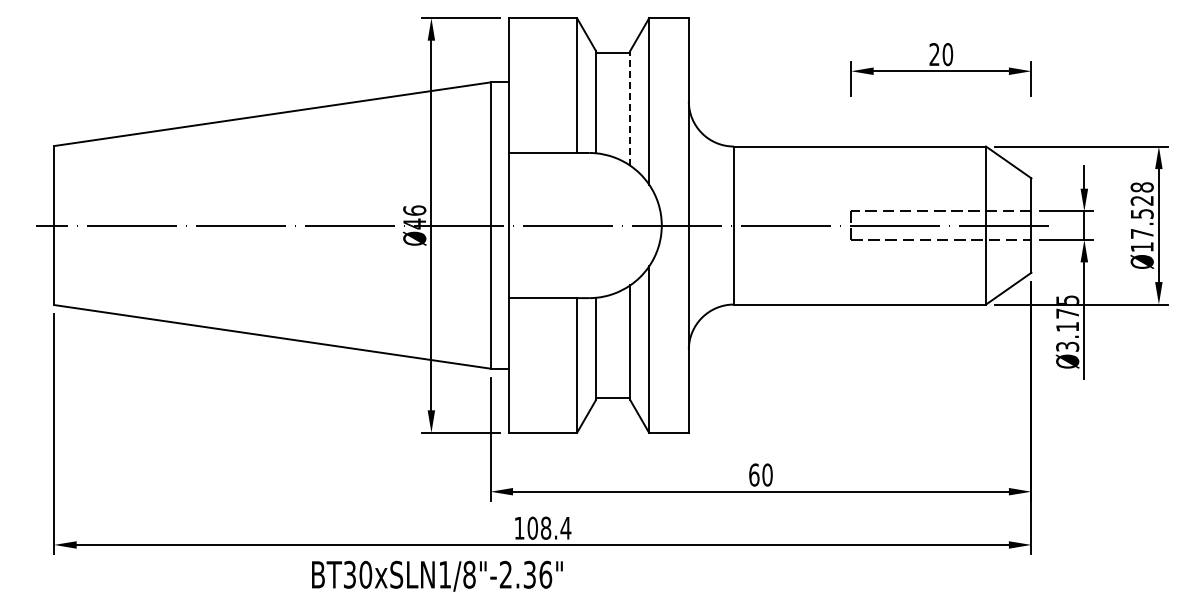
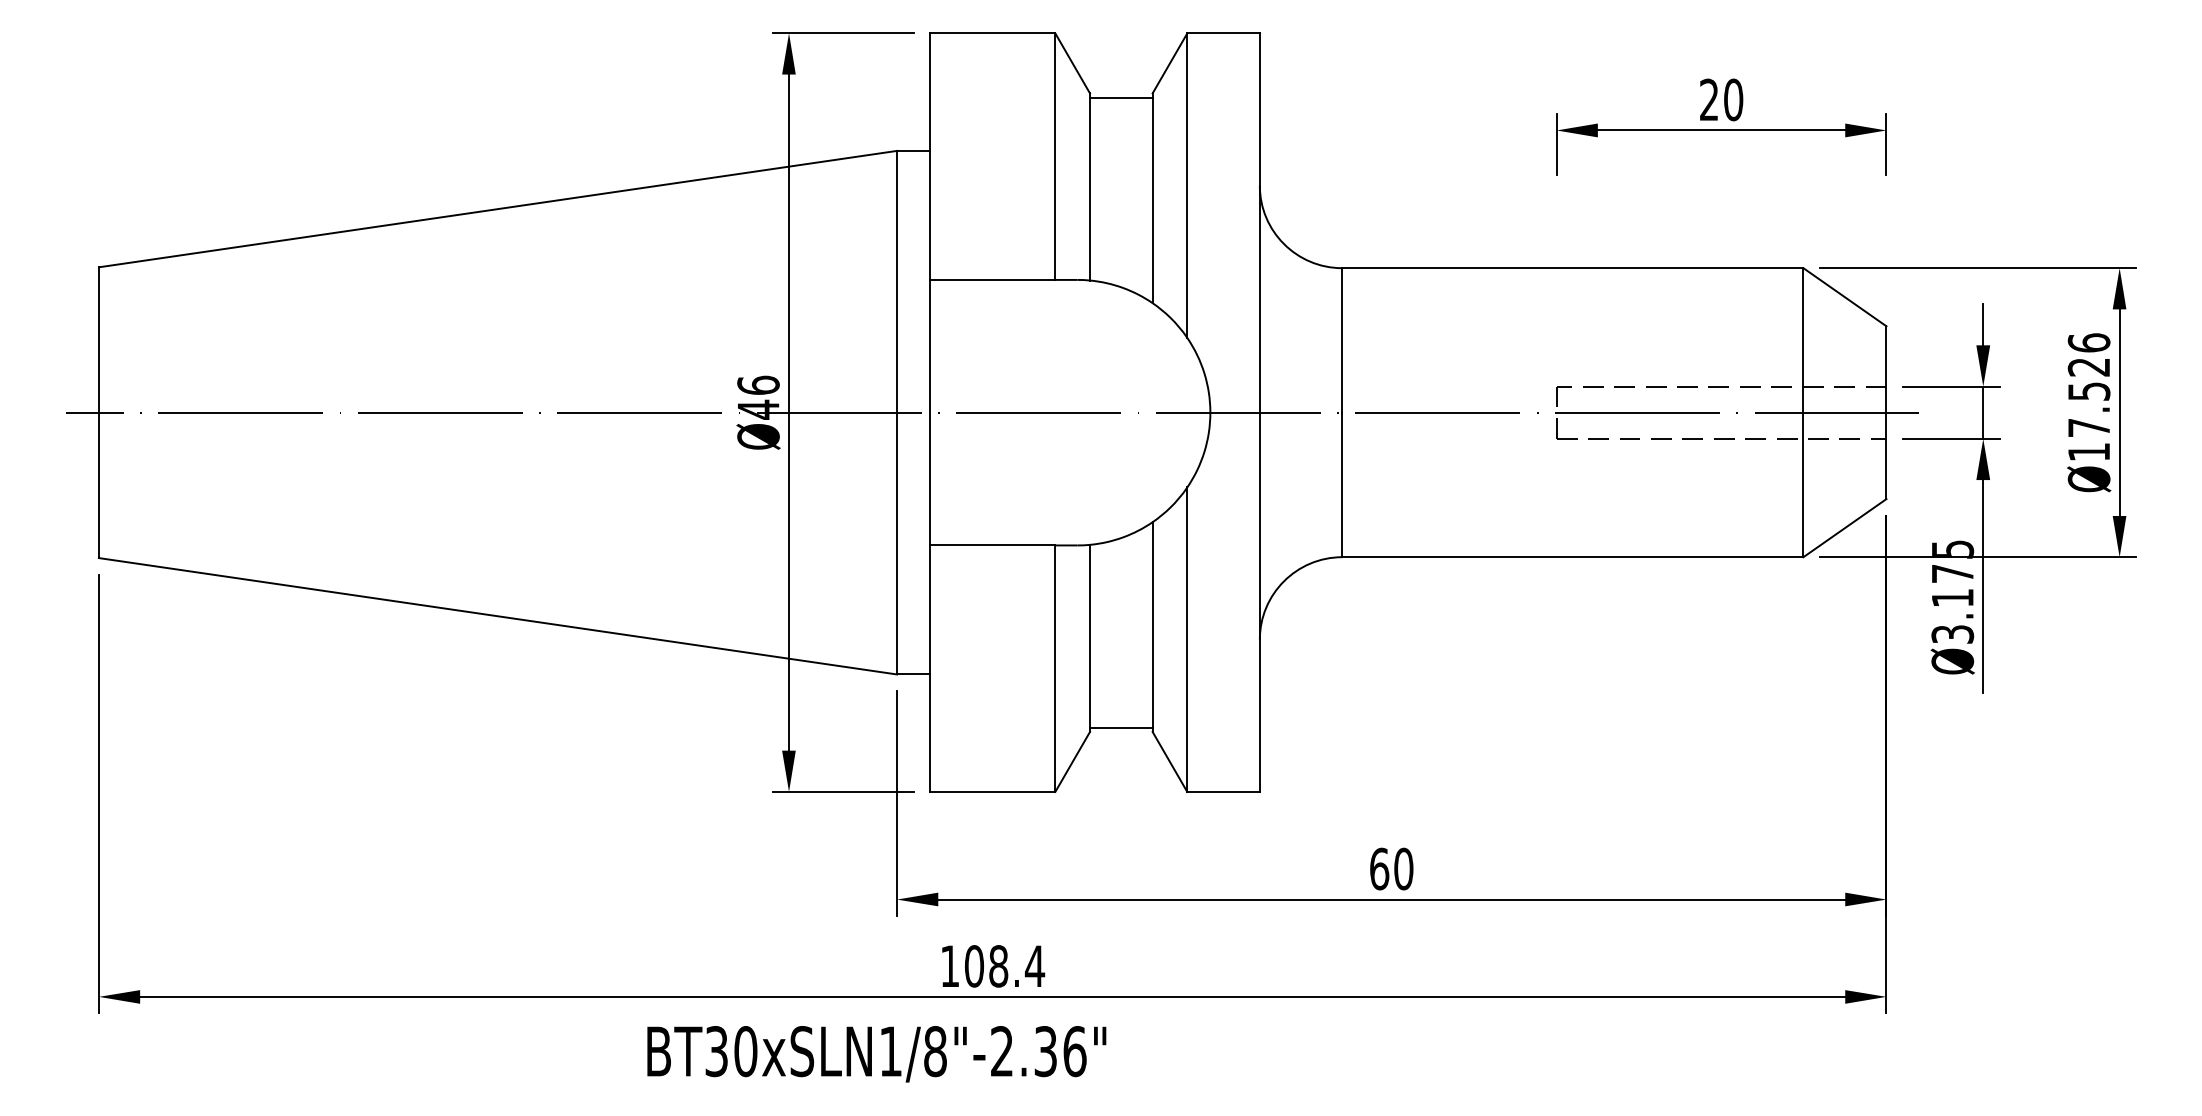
line: (630, 107) -> (1153, 196), dashed -> solid
text: (1141, 187) -> (2087, 343), Ø17.528 -> Ø17.526
text: (437, 575) -> (876, 1052), moved

